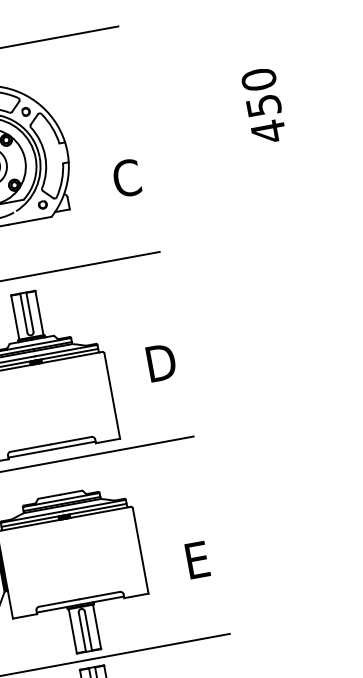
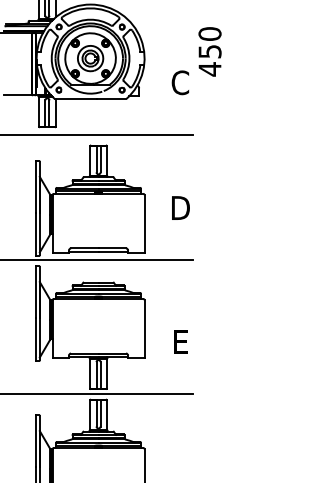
text: (262, 105) -> (209, 51), moved

